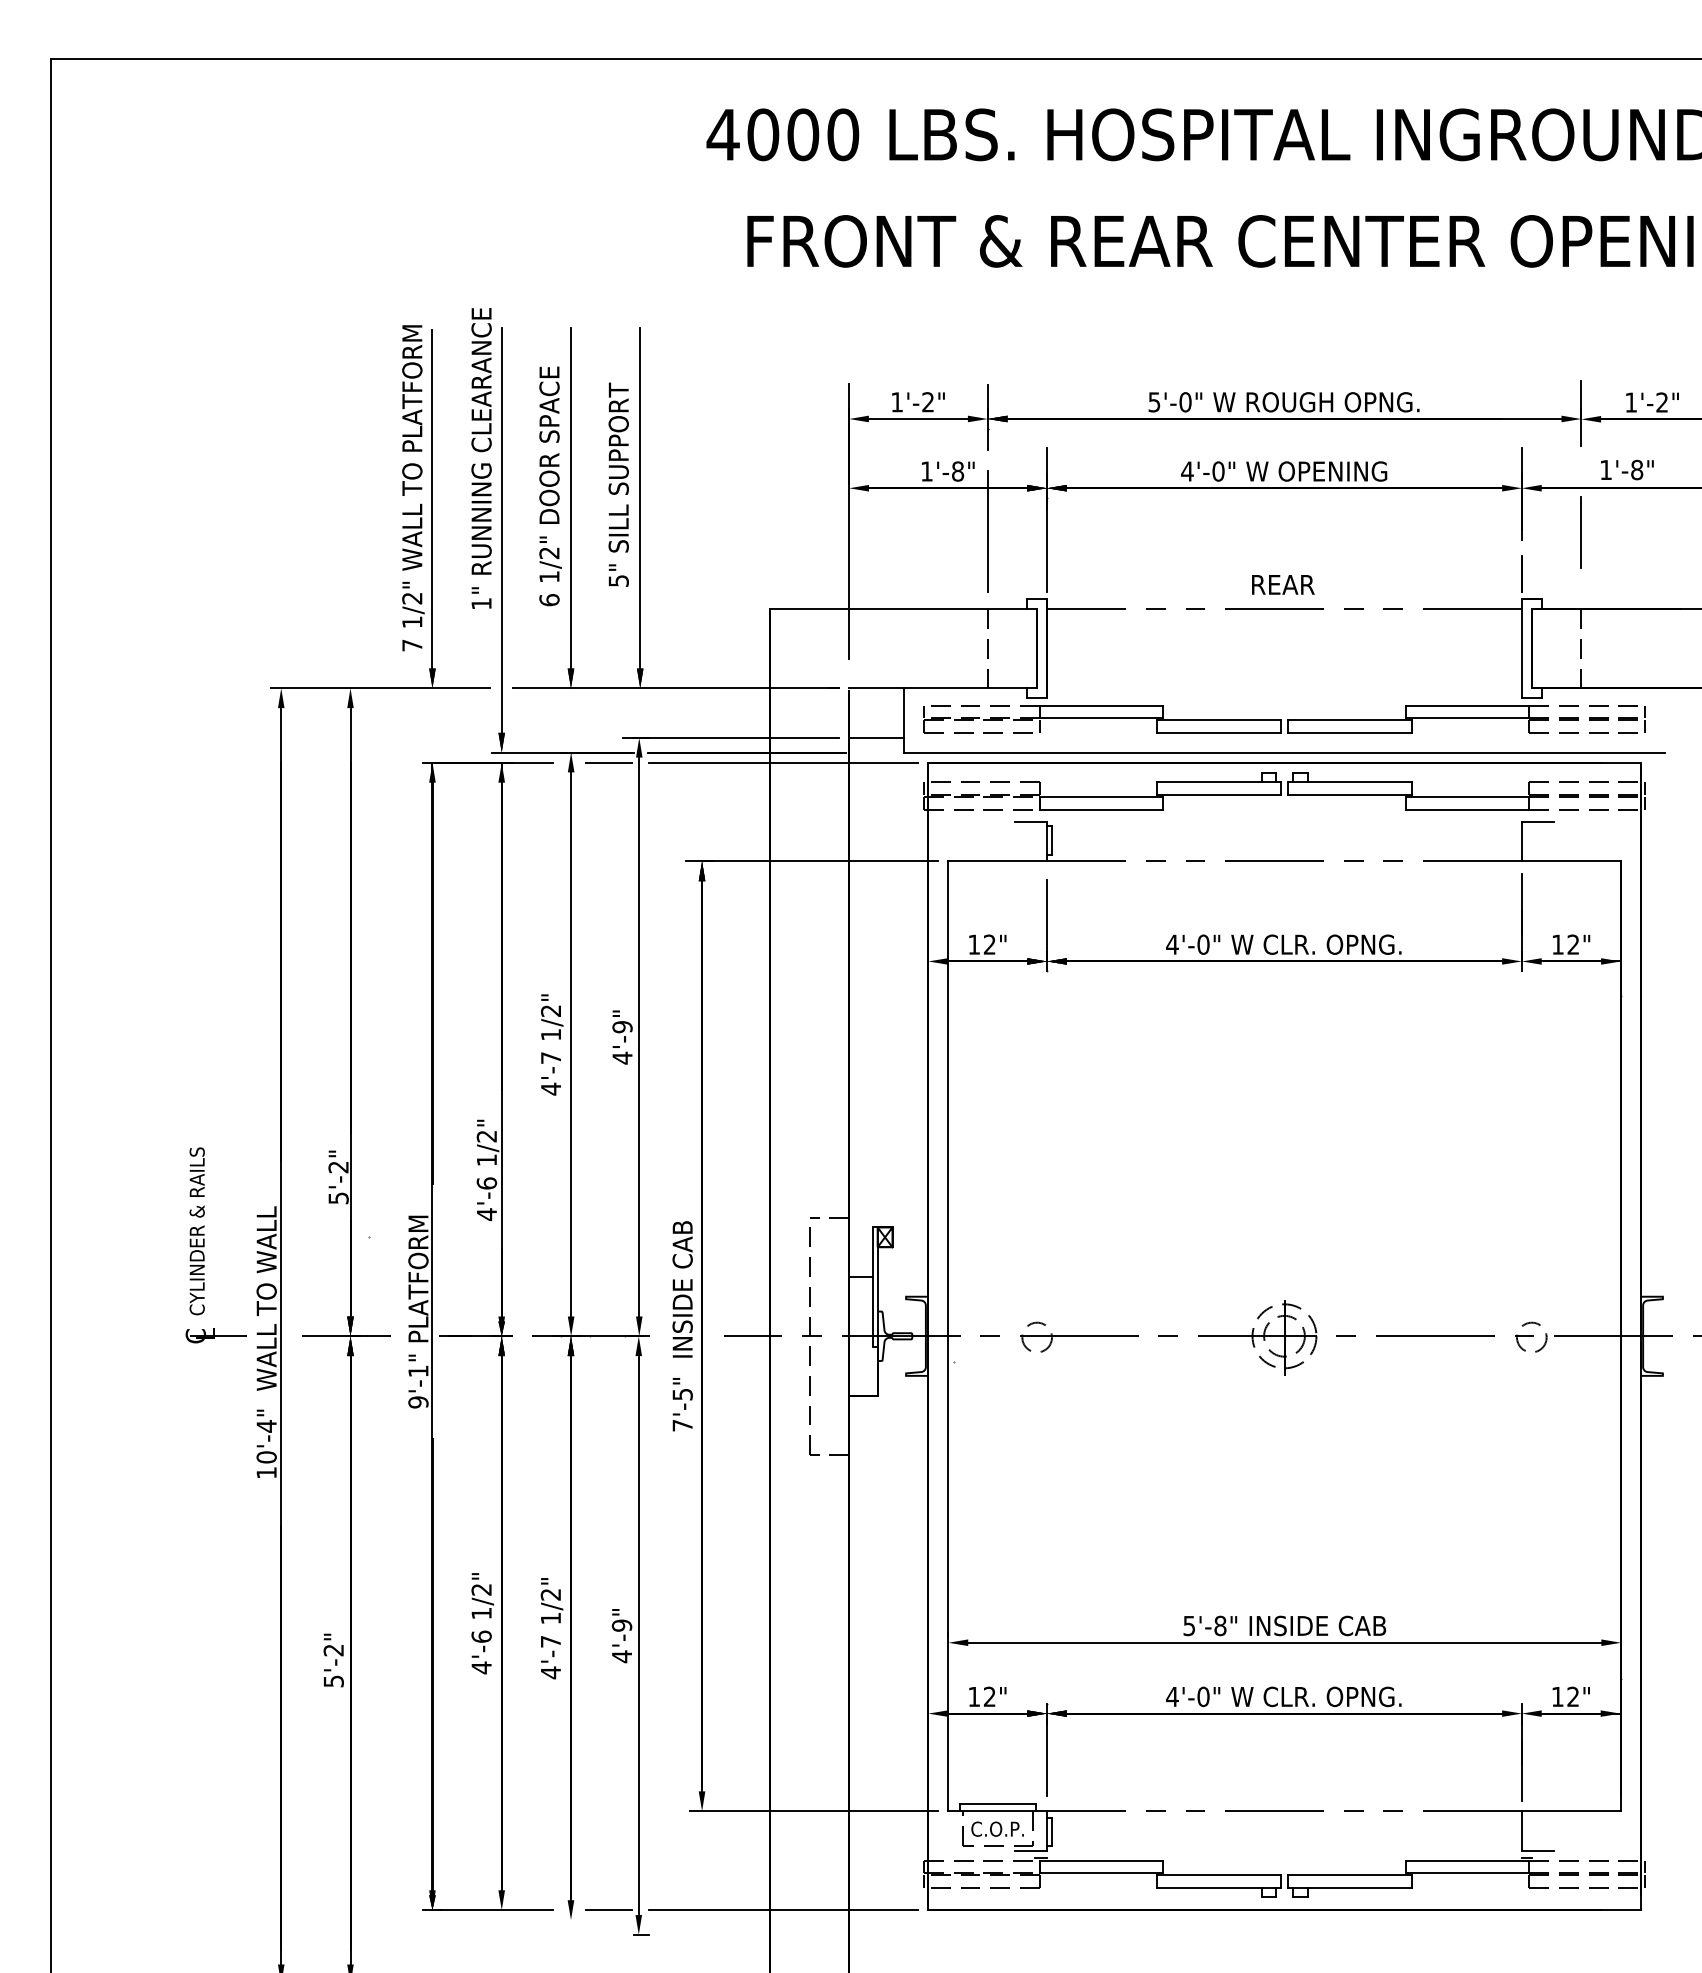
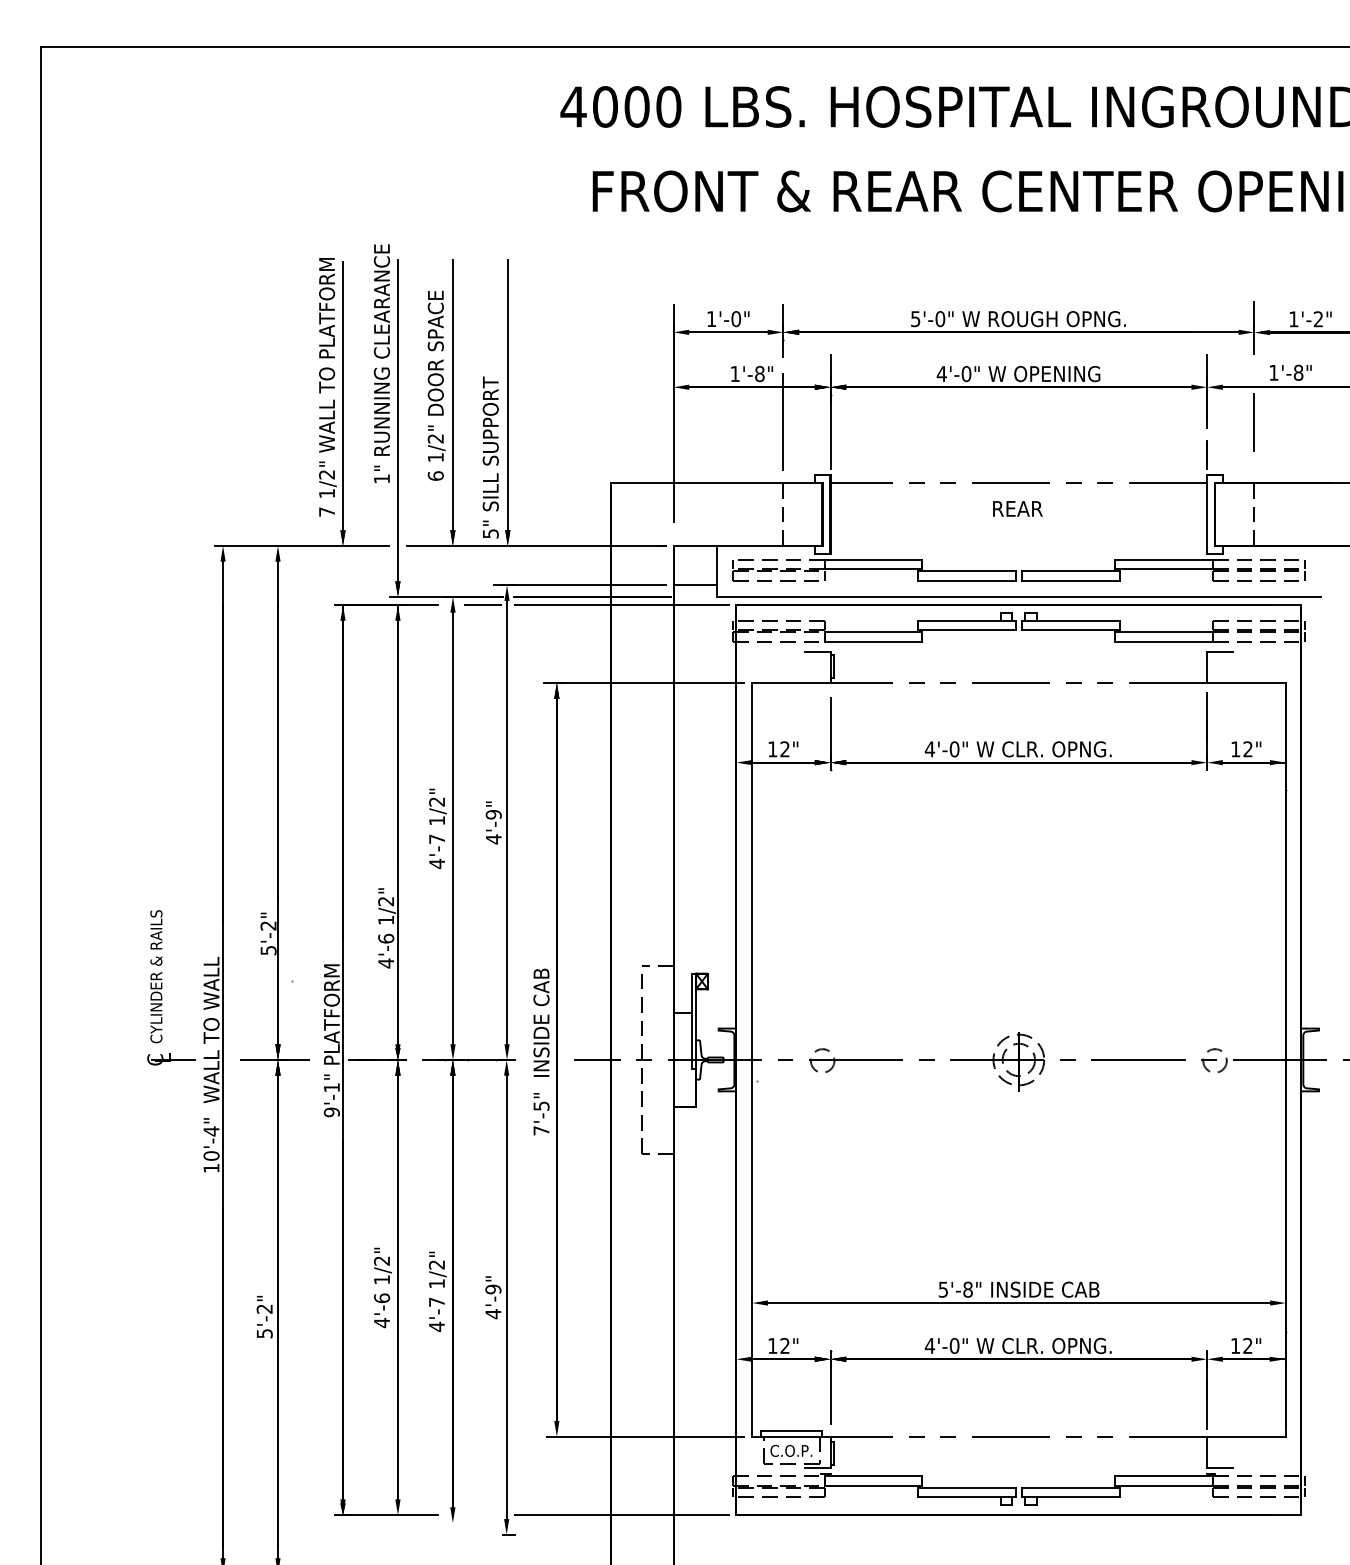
text: (928, 402) -> (736, 319), 1'-2" -> 1'-0"
text: (618, 484) -> (490, 457), moved
text: (1282, 584) -> (1017, 508), moved
line: (608, 1910) -> (482, 1515), removed

